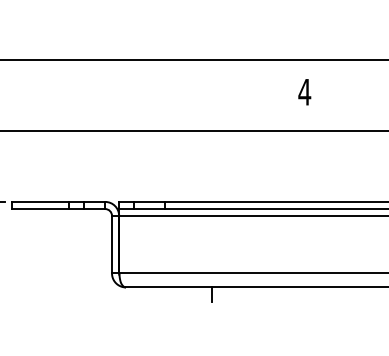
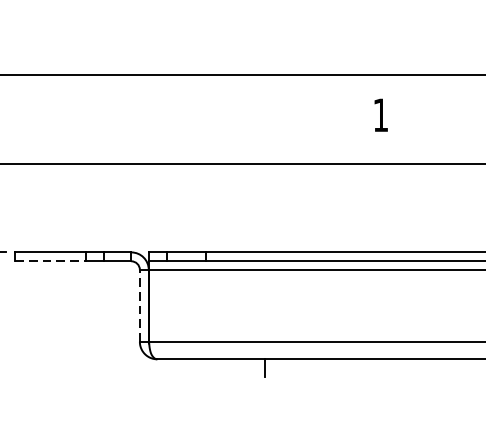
text: (304, 92) -> (380, 115), 4 -> 1
line: (41, 209) -> (51, 261), solid -> dashed
line: (112, 244) -> (140, 305), solid -> dashed

